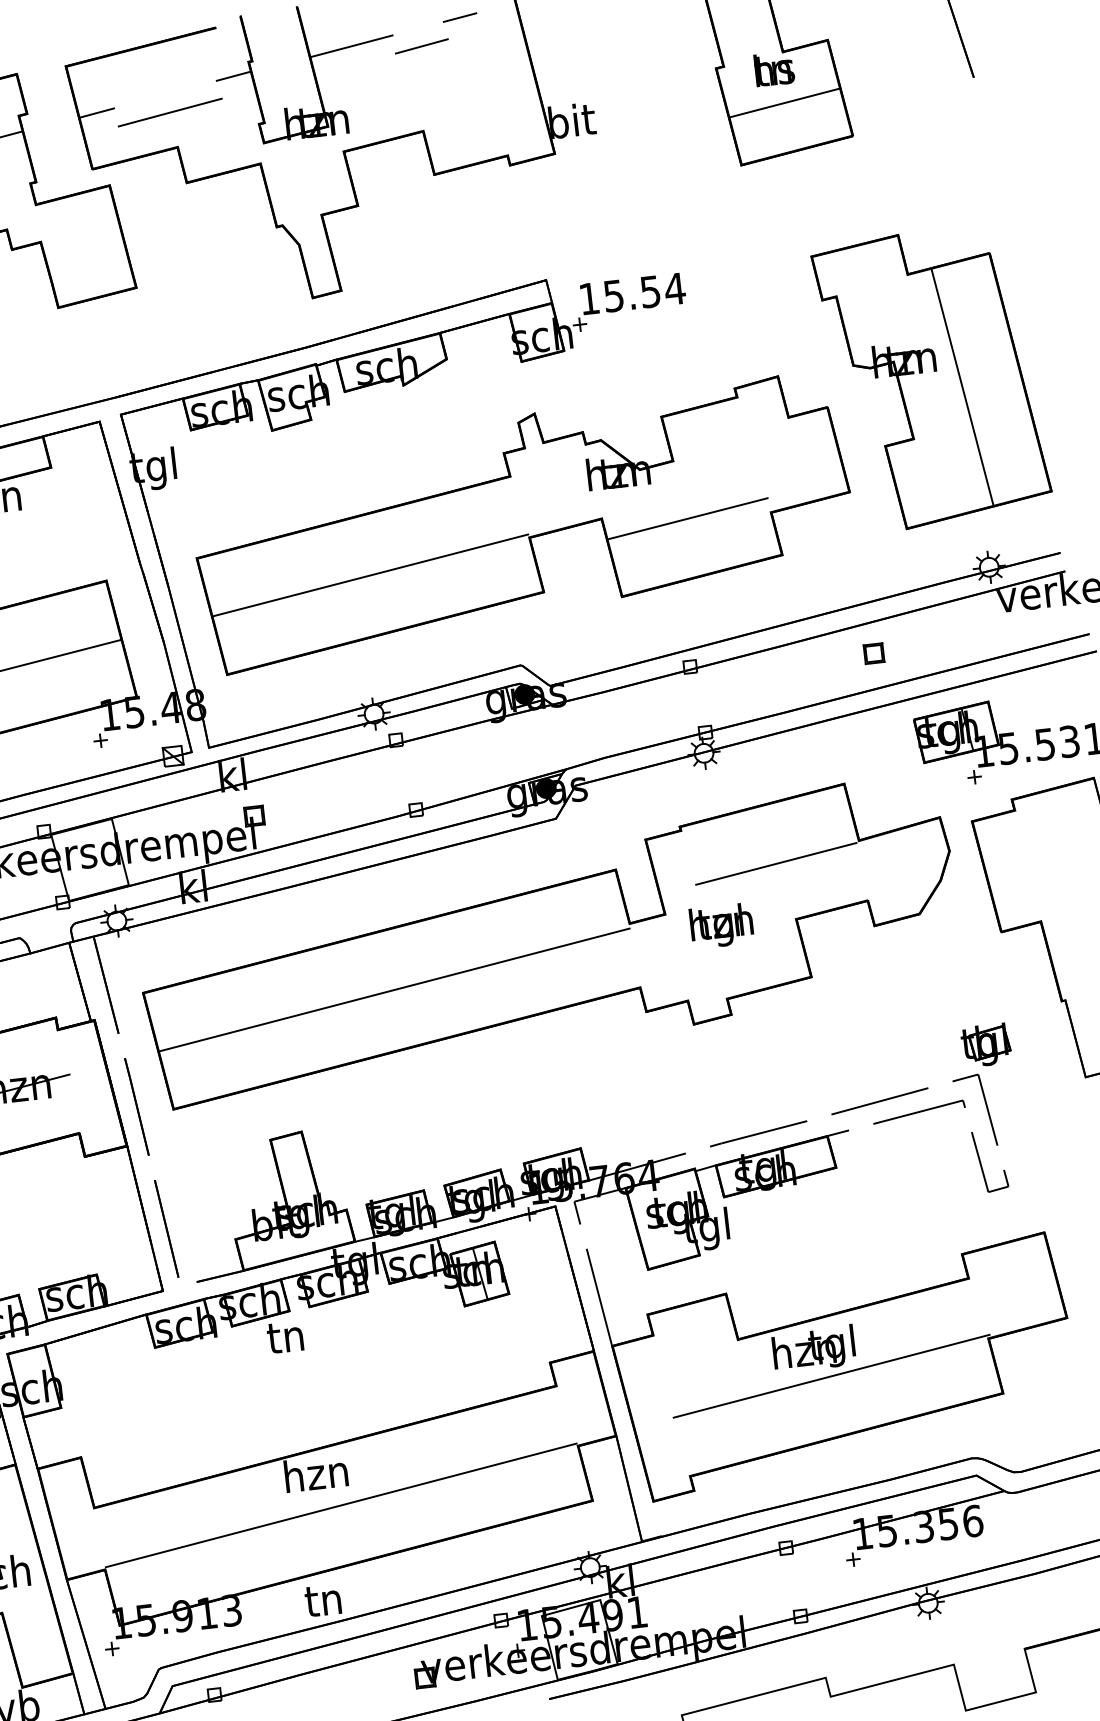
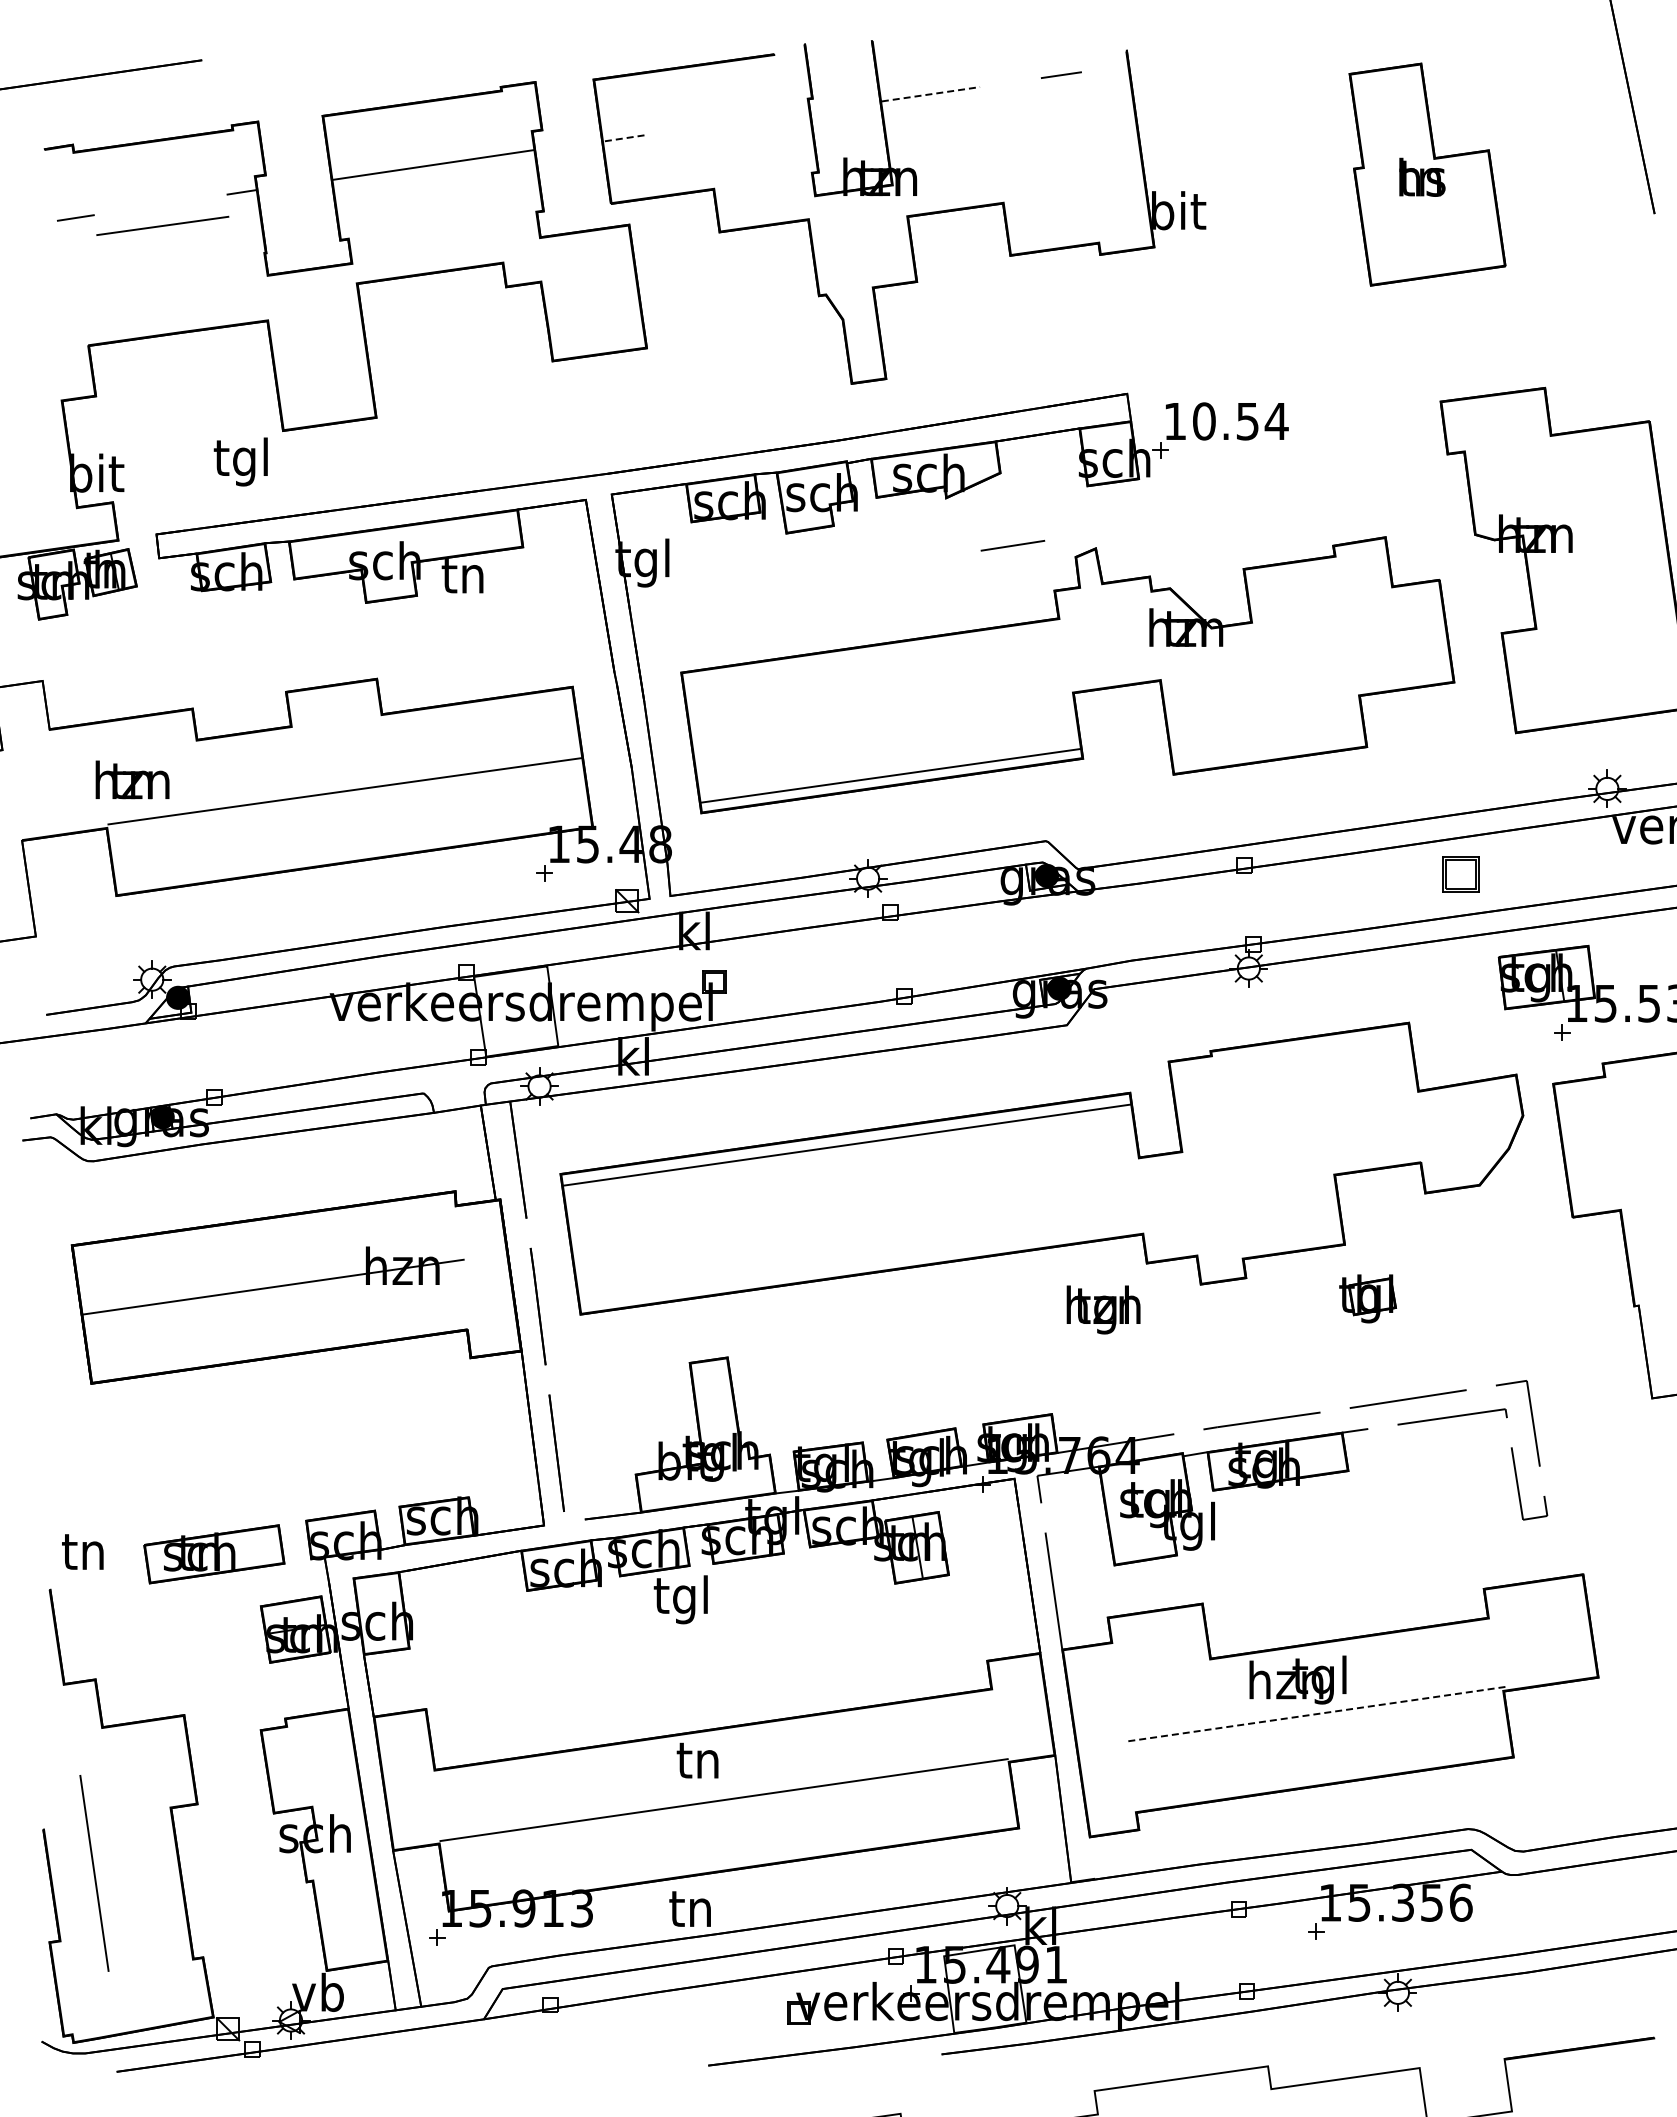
line: (351, 46) -> (930, 94), solid -> dashed
line: (421, 46) -> (1012, 545), moved
line: (233, 76) -> (788, 113), removed
line: (784, 102) -> (1429, 217), removed
line: (170, 112) -> (709, 147), removed
line: (97, 113) -> (624, 138), solid -> dashed
text: (614, 296) -> (1204, 421), 15.54 -> 10.54
line: (962, 387) -> (1599, 574), removed
line: (688, 518) -> (1261, 691), removed
line: (370, 575) -> (890, 775), moved
part: (873, 653) -> (1460, 874), size x1.6
line: (776, 863) -> (1318, 1107), removed
text: (721, 925) -> (1103, 1309), moved
line: (394, 989) -> (847, 1144), moved
part: (985, 1045) -> (1367, 1298), moved
text: (285, 1340) -> (680, 1599), tn -> tgl
line: (831, 1376) -> (1314, 1714), solid -> dashed
text: (315, 1473) -> (698, 1759), hzn -> tn

